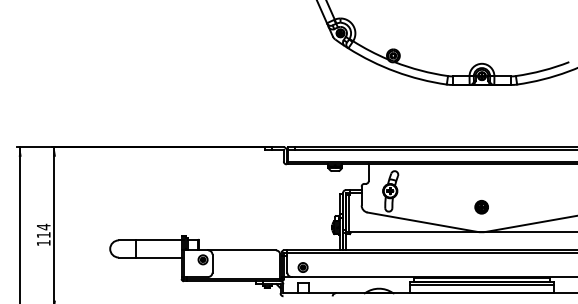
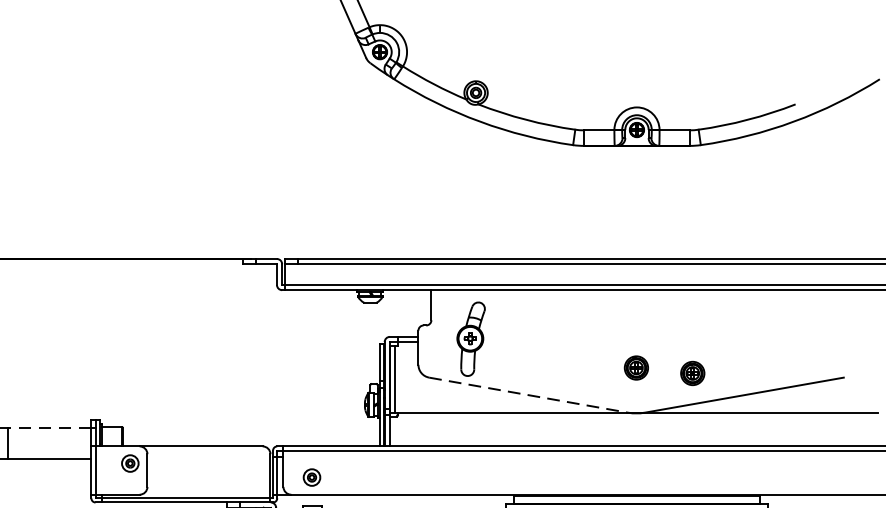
part: (512, 210) -> (692, 373), added
line: (422, 222) -> (528, 395), solid -> dashed
line: (158, 240) -> (49, 428), solid -> dashed

